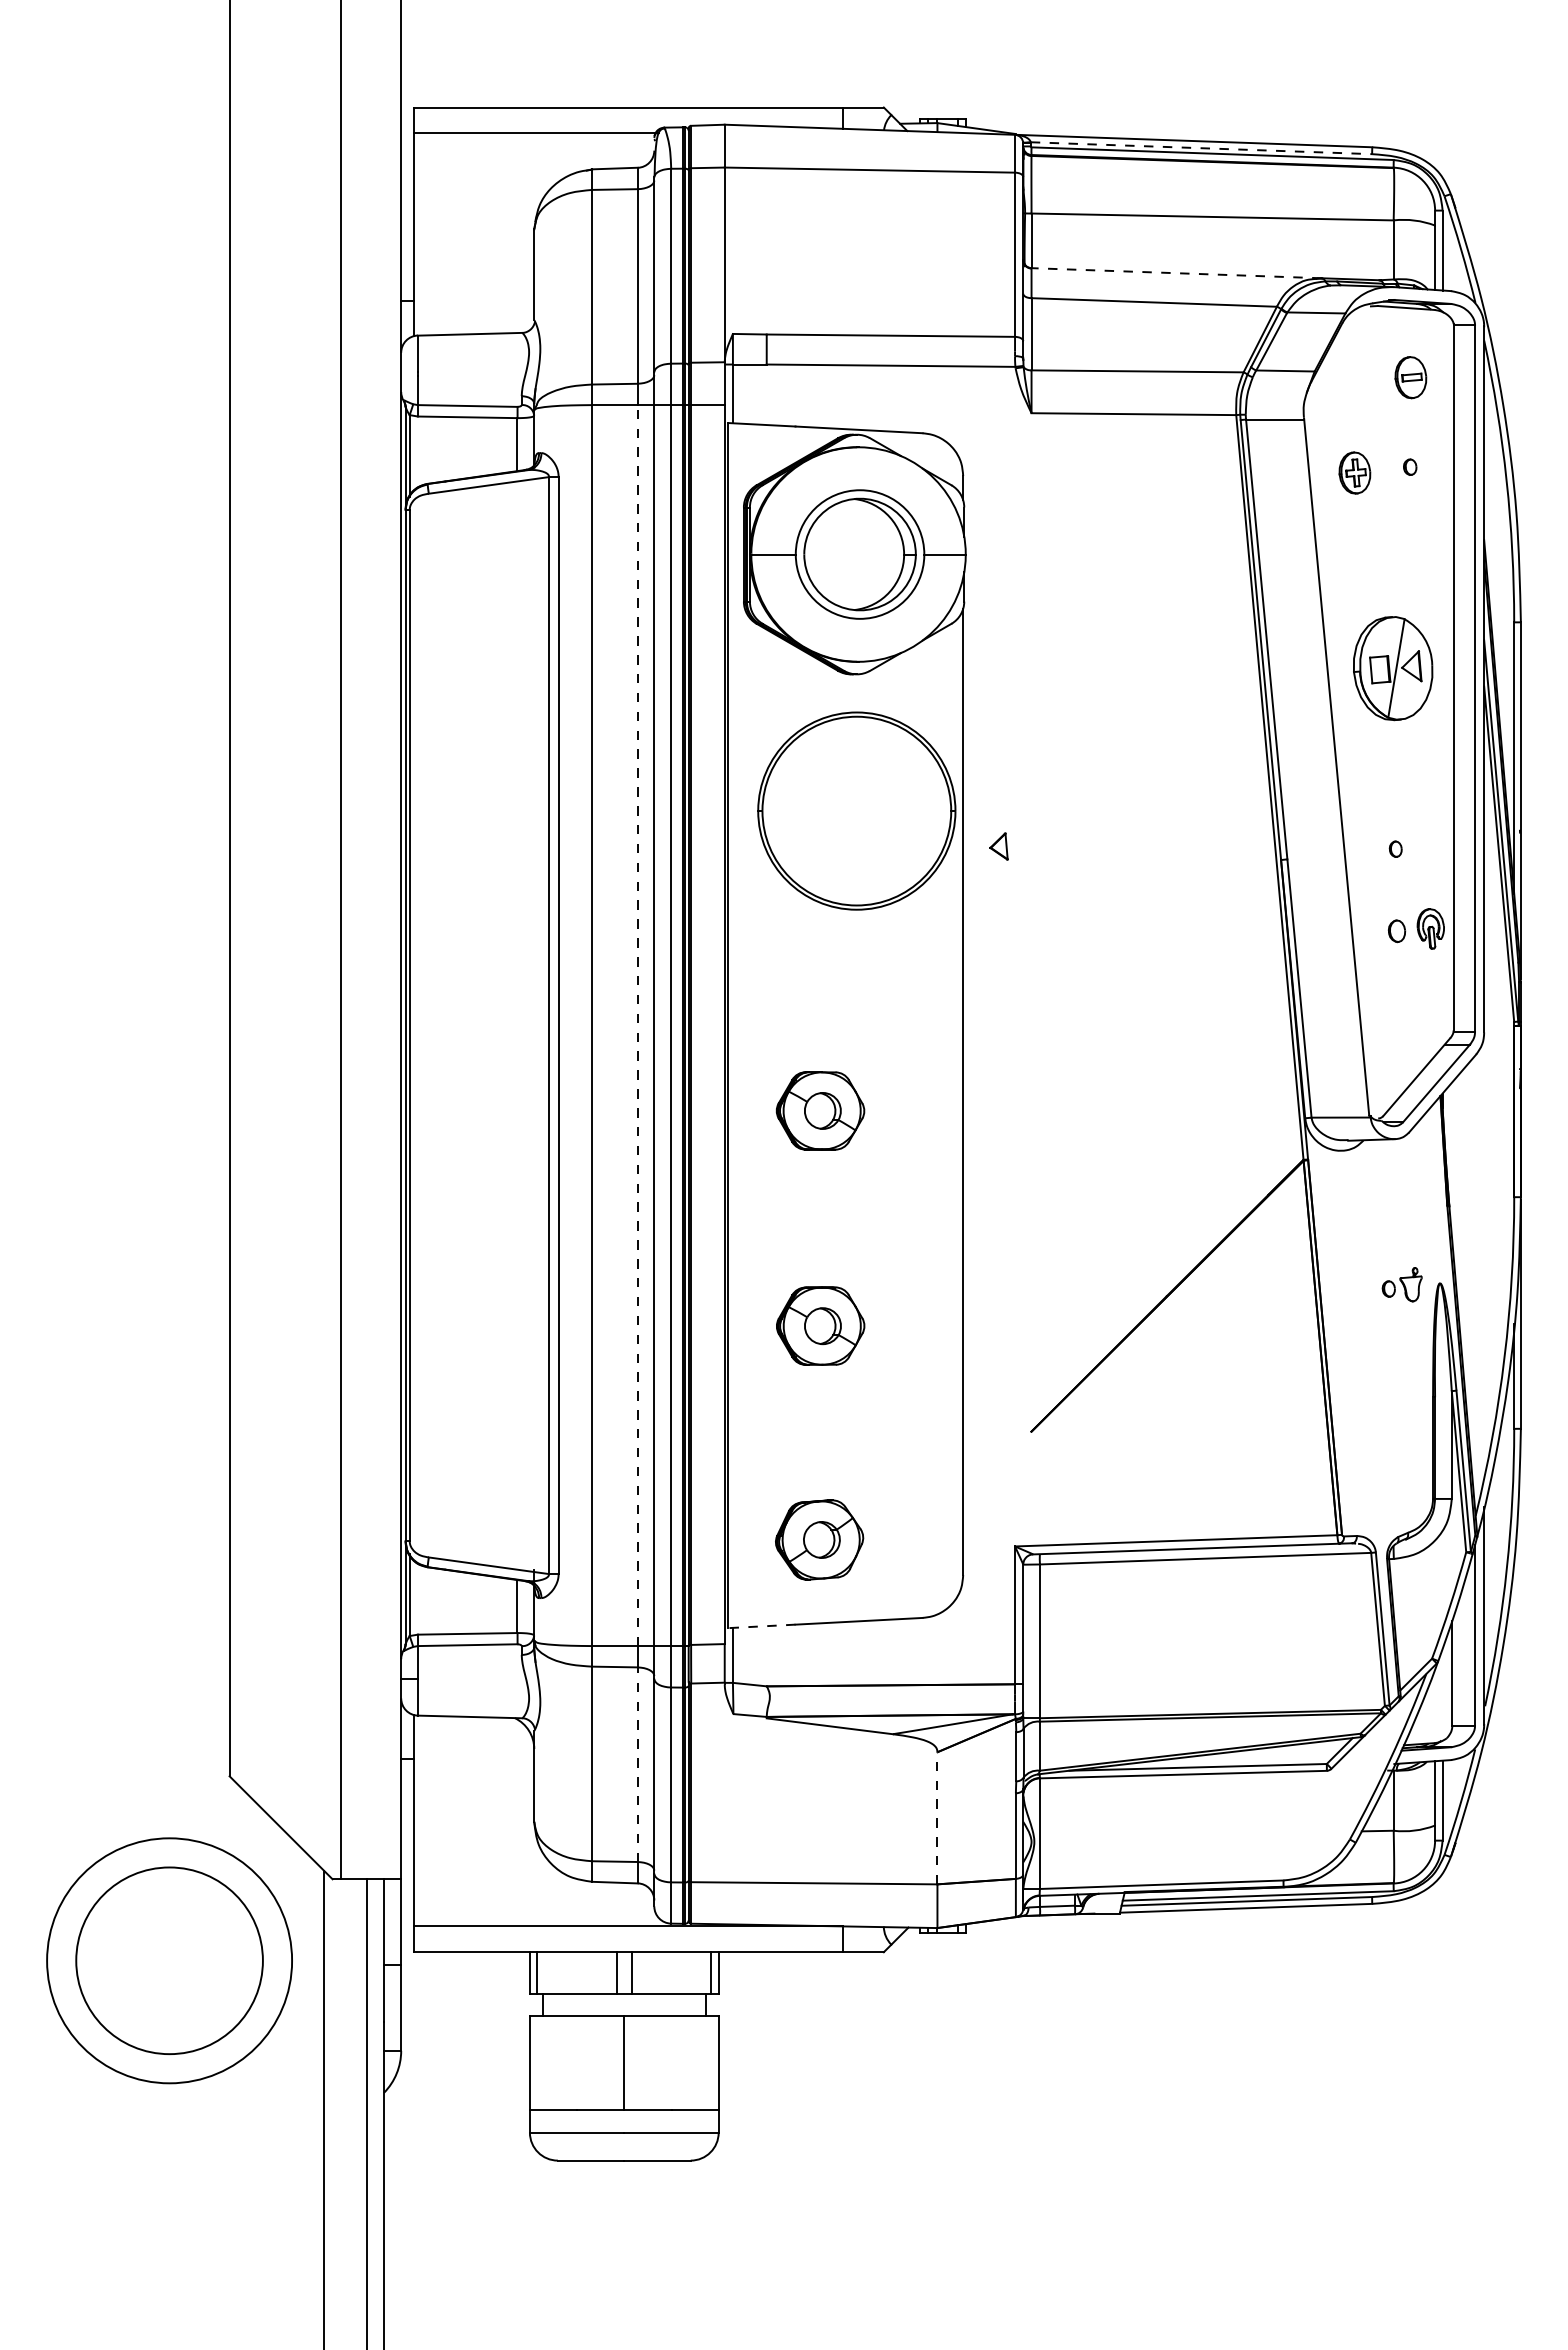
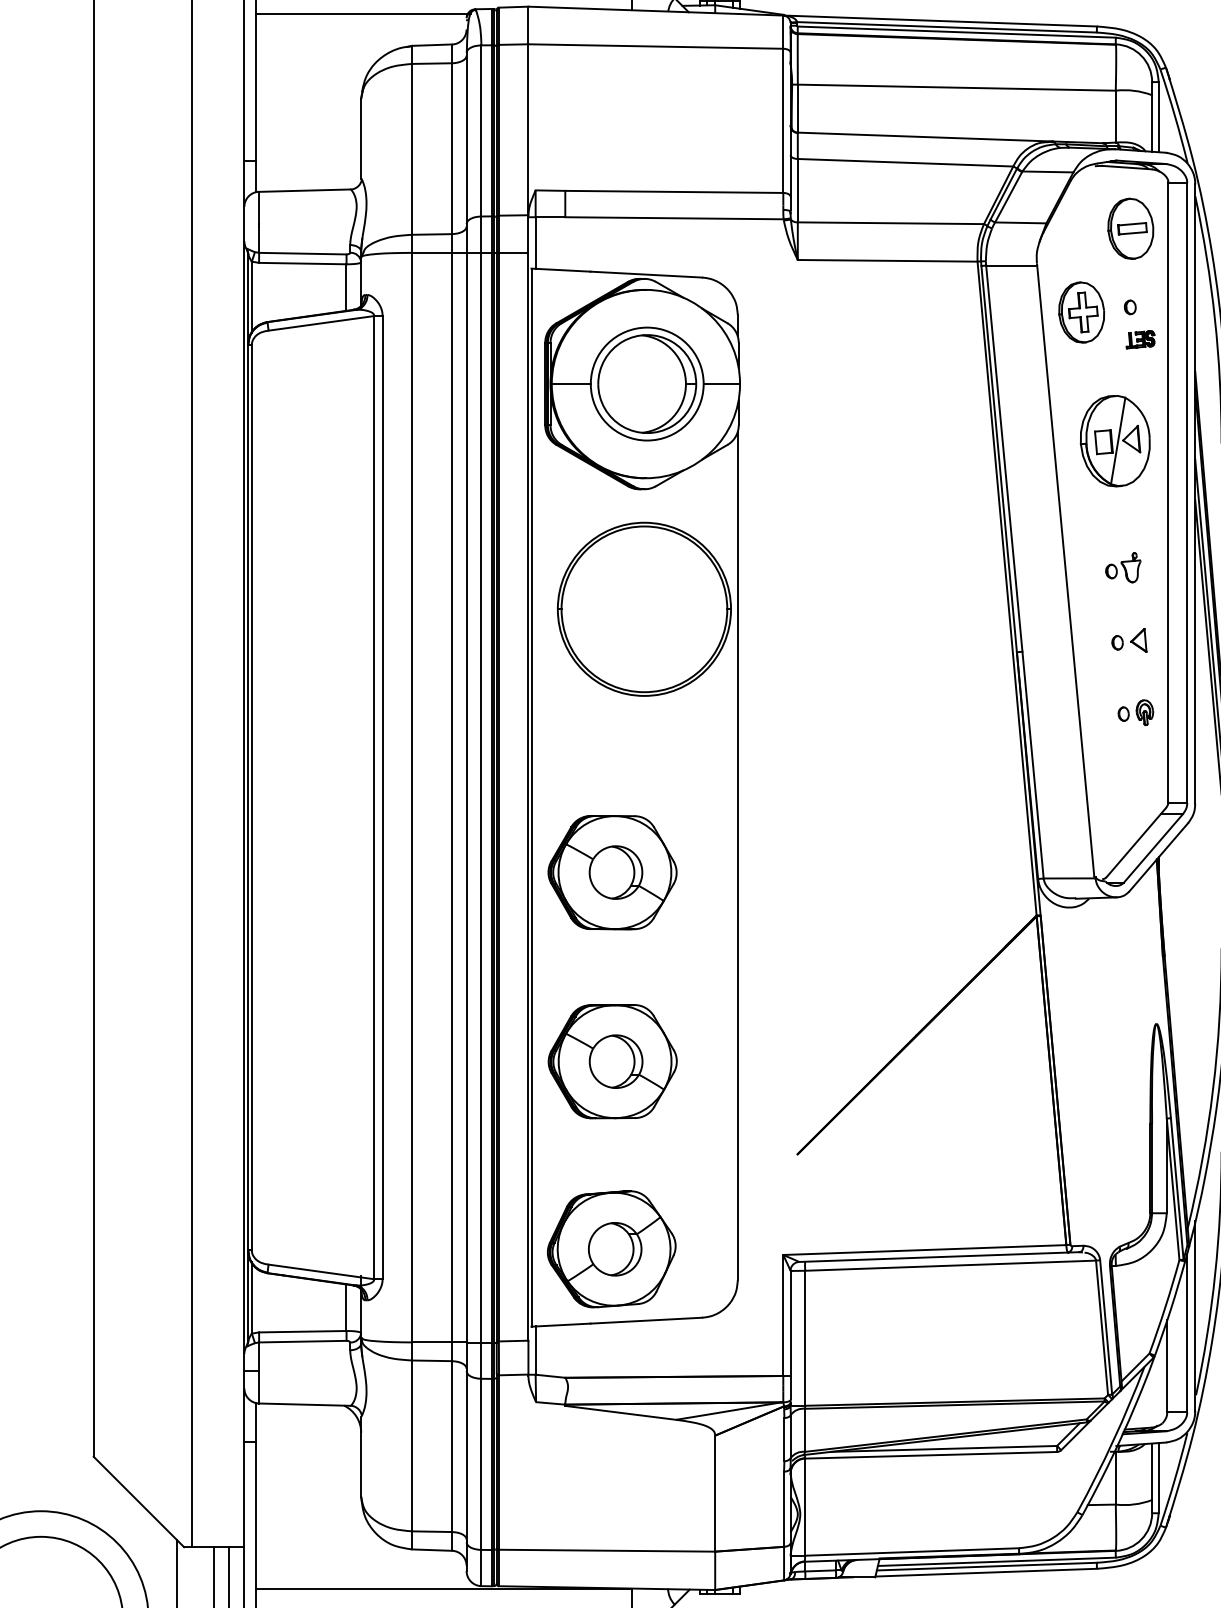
line: (1201, 148) -> (947, 27), dashed -> solid
line: (1176, 273) -> (925, 137), dashed -> solid
part: (1410, 377) -> (1130, 228), size x1.67
part: (1354, 472) -> (1081, 312), size x1.67
part: (1421, 503) -> (1140, 339), added
part: (1393, 668) -> (1115, 441), moved
part: (998, 846) -> (1138, 640), moved
part: (1416, 928) -> (1135, 712), size x0.71
line: (637, 1025) -> (451, 797), dashed -> solid
part: (820, 1110) -> (612, 872), size x1.67
part: (1401, 1284) -> (1122, 567), moved
part: (820, 1325) -> (612, 1060), size x1.67
part: (819, 1539) -> (611, 1248), size x1.67
line: (761, 1626) -> (560, 1325), dashed -> solid
line: (637, 1764) -> (451, 1446), dashed -> solid
line: (937, 1817) -> (715, 1492), dashed -> solid

